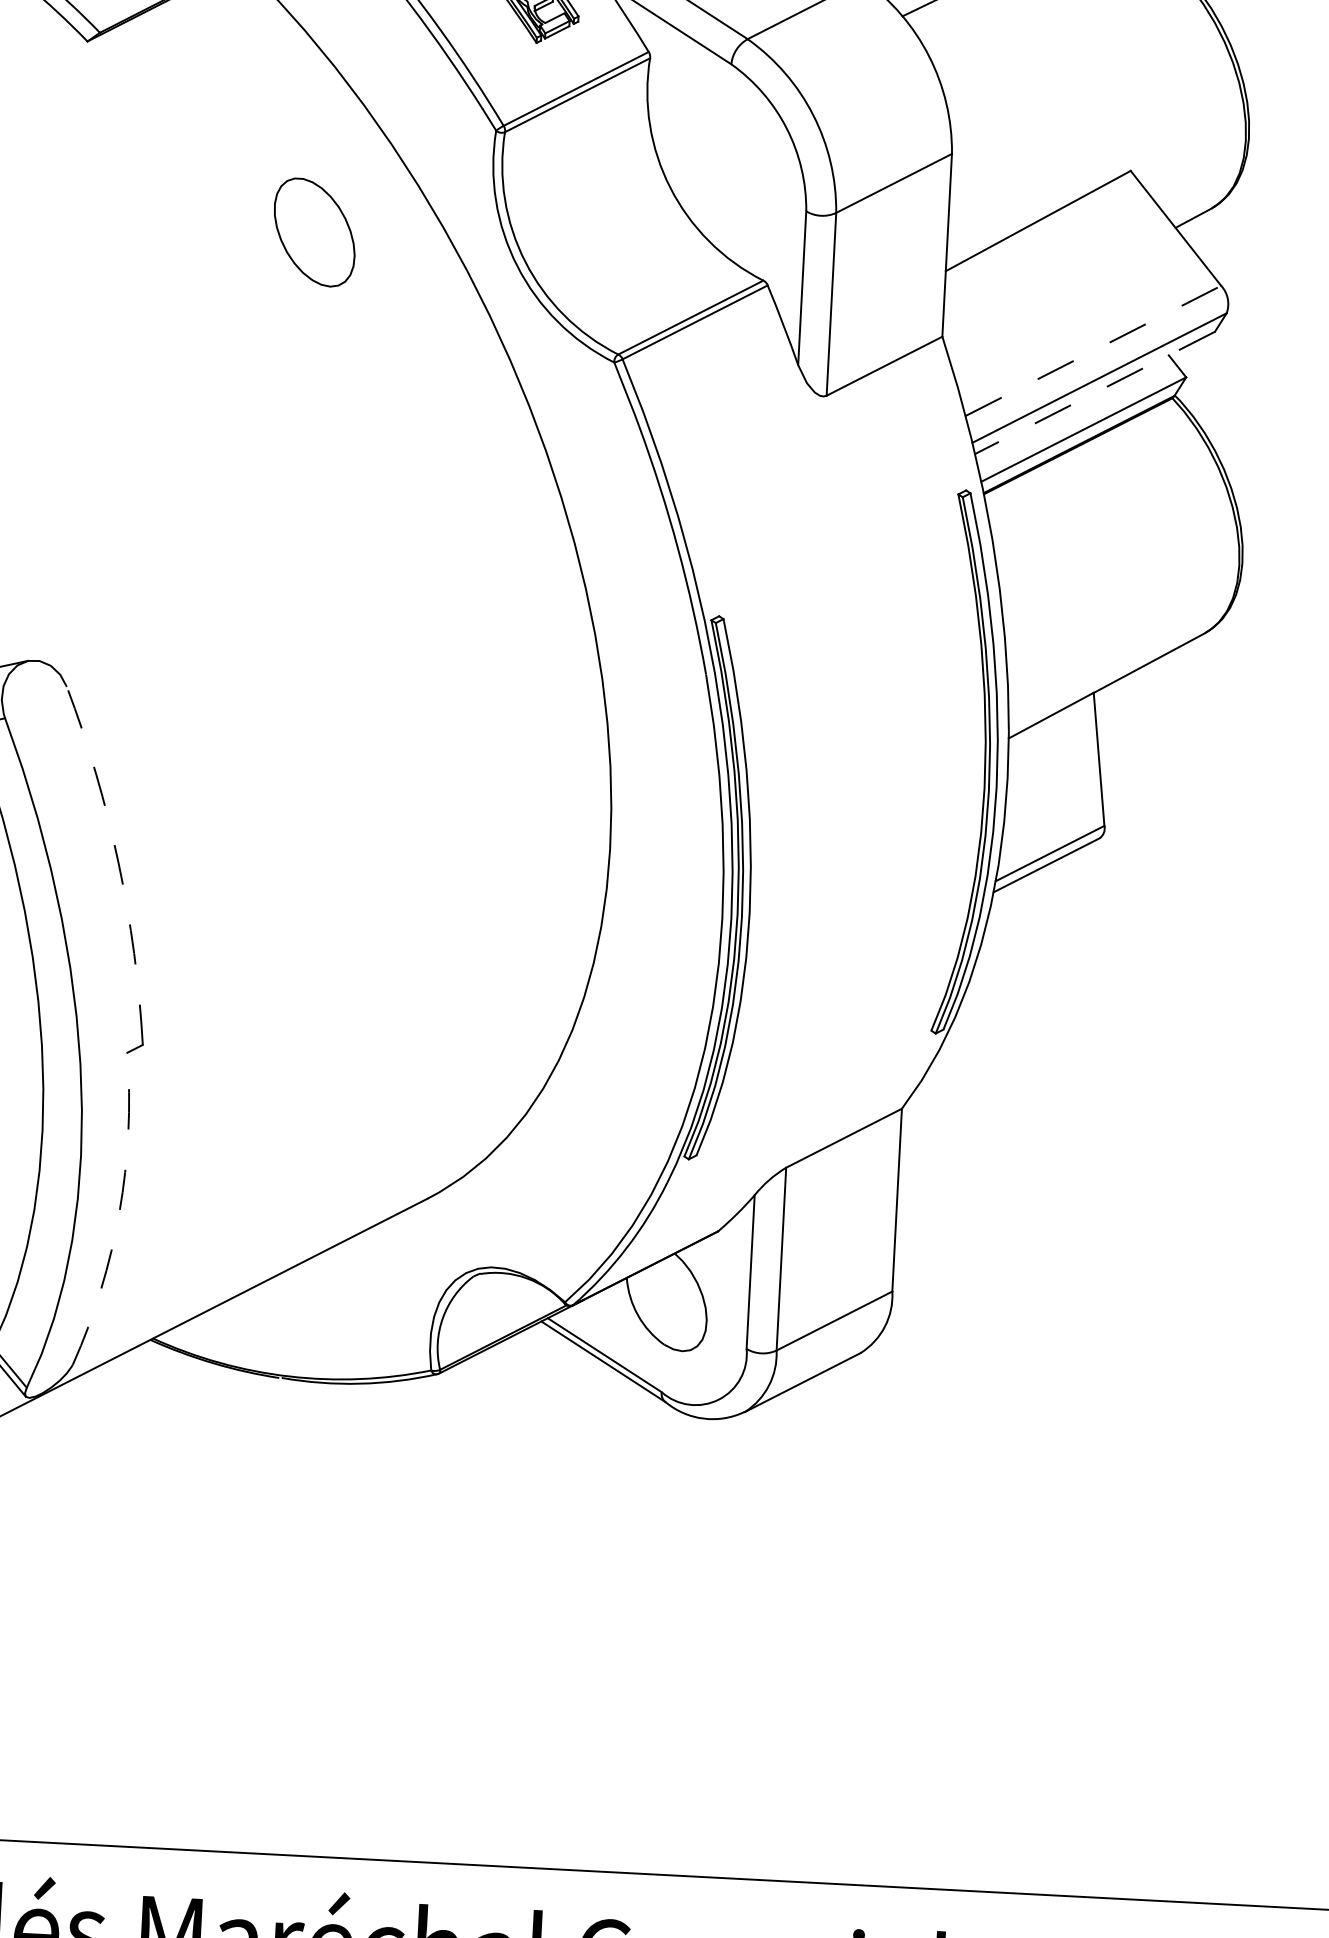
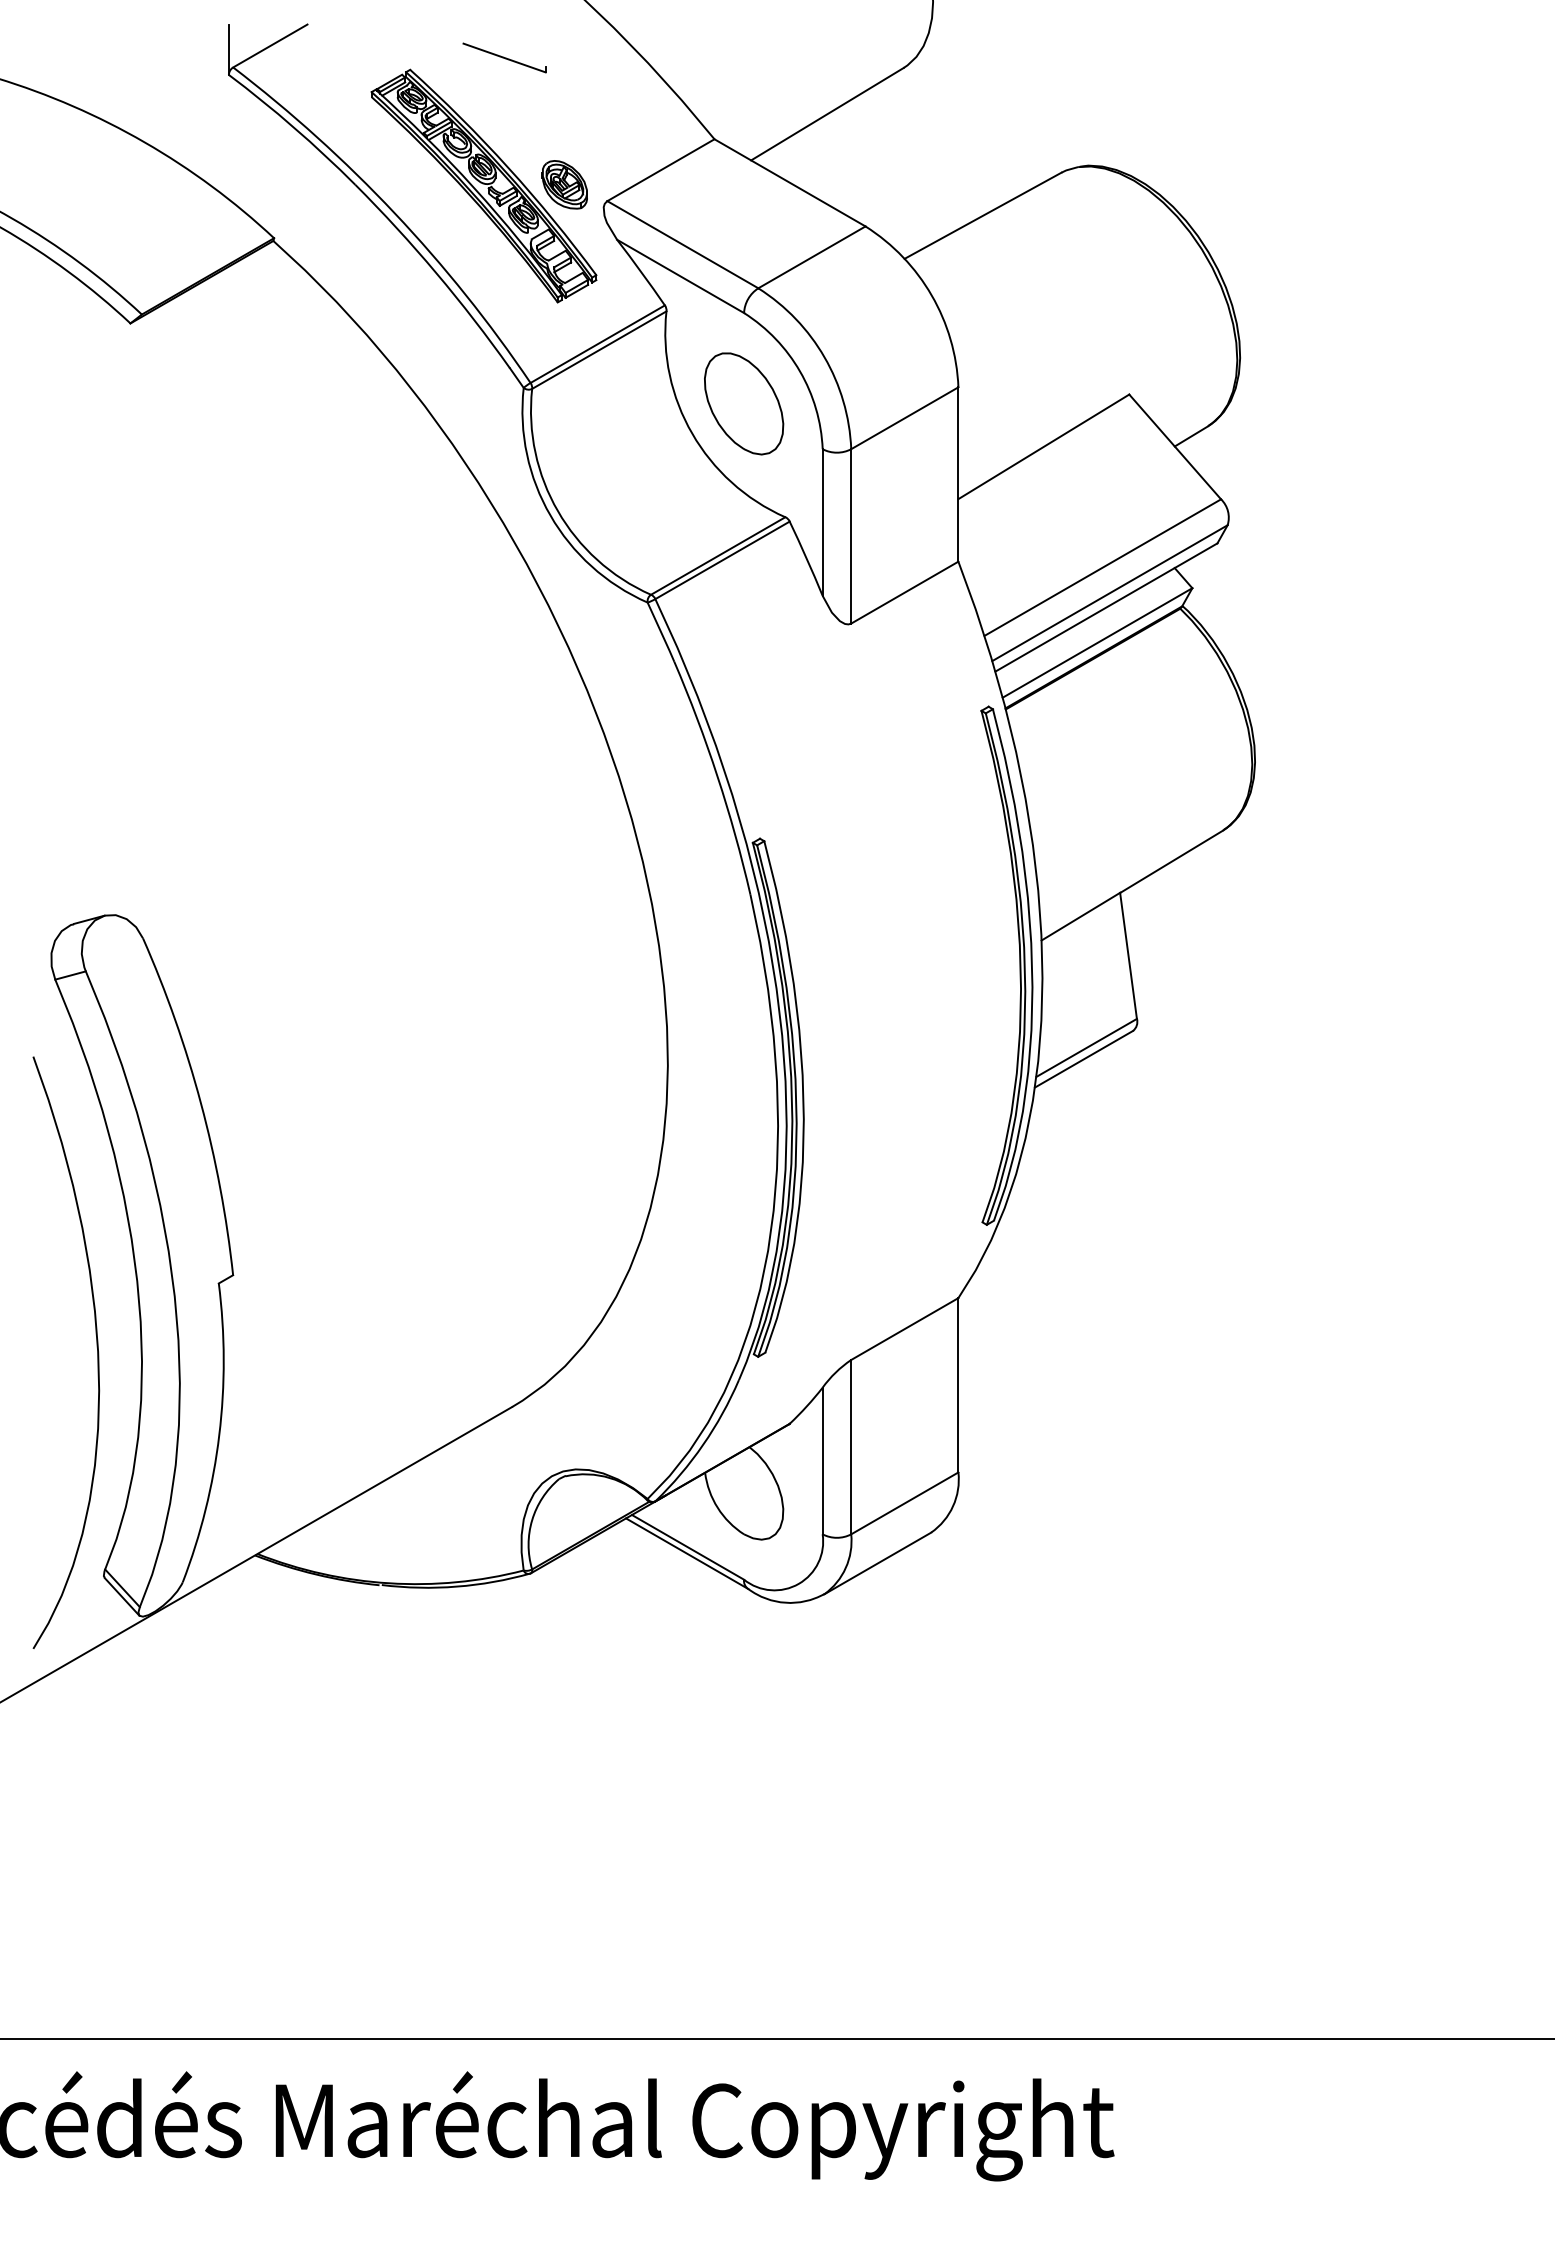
part: (315, 232) -> (744, 403), moved
line: (1093, 350) -> (1102, 567), dashed -> solid
line: (1095, 392) -> (1106, 607), dashed -> solid
arc: (118, 863) -> (200, 1103), dashed -> solid
arc: (119, 1212) -> (219, 1435), dashed -> solid

